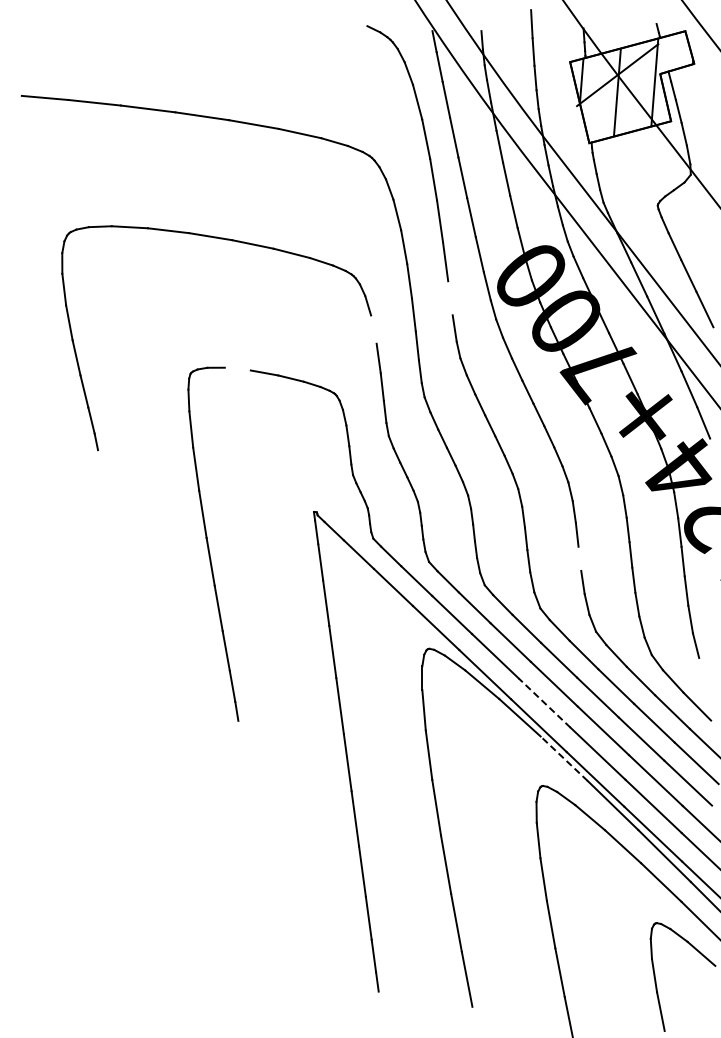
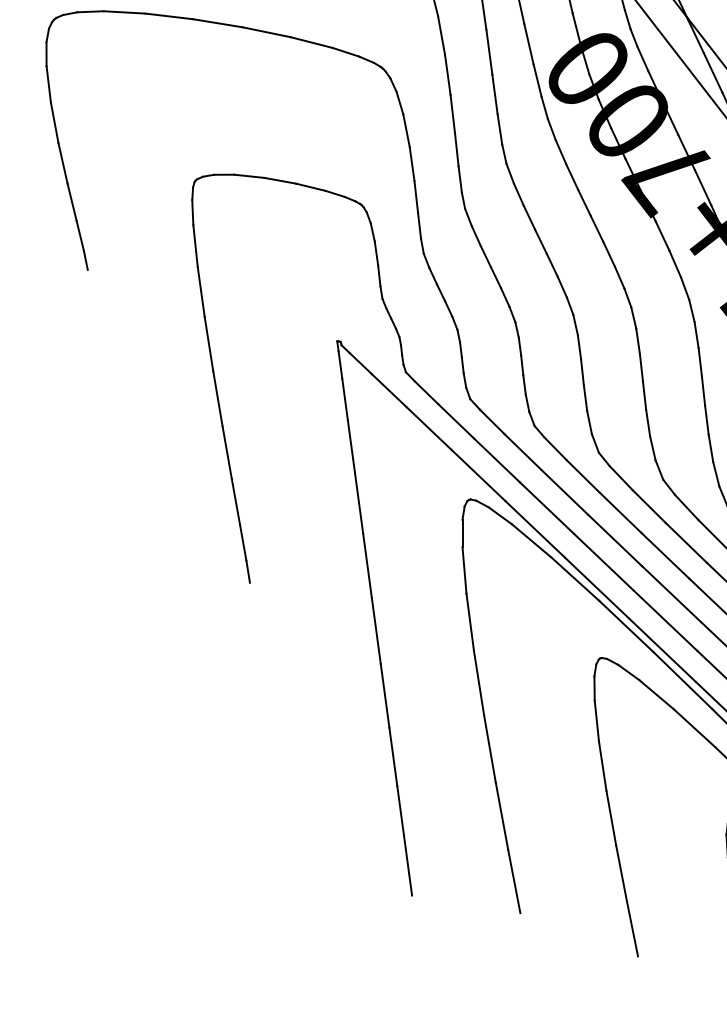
line: (450, 298) -> (495, 94), added
line: (373, 329) -> (406, 130), added
line: (237, 368) -> (248, 175), added
line: (579, 558) -> (644, 395), added
line: (544, 703) -> (603, 562), dashed -> solid
line: (563, 758) -> (625, 626), dashed -> solid

